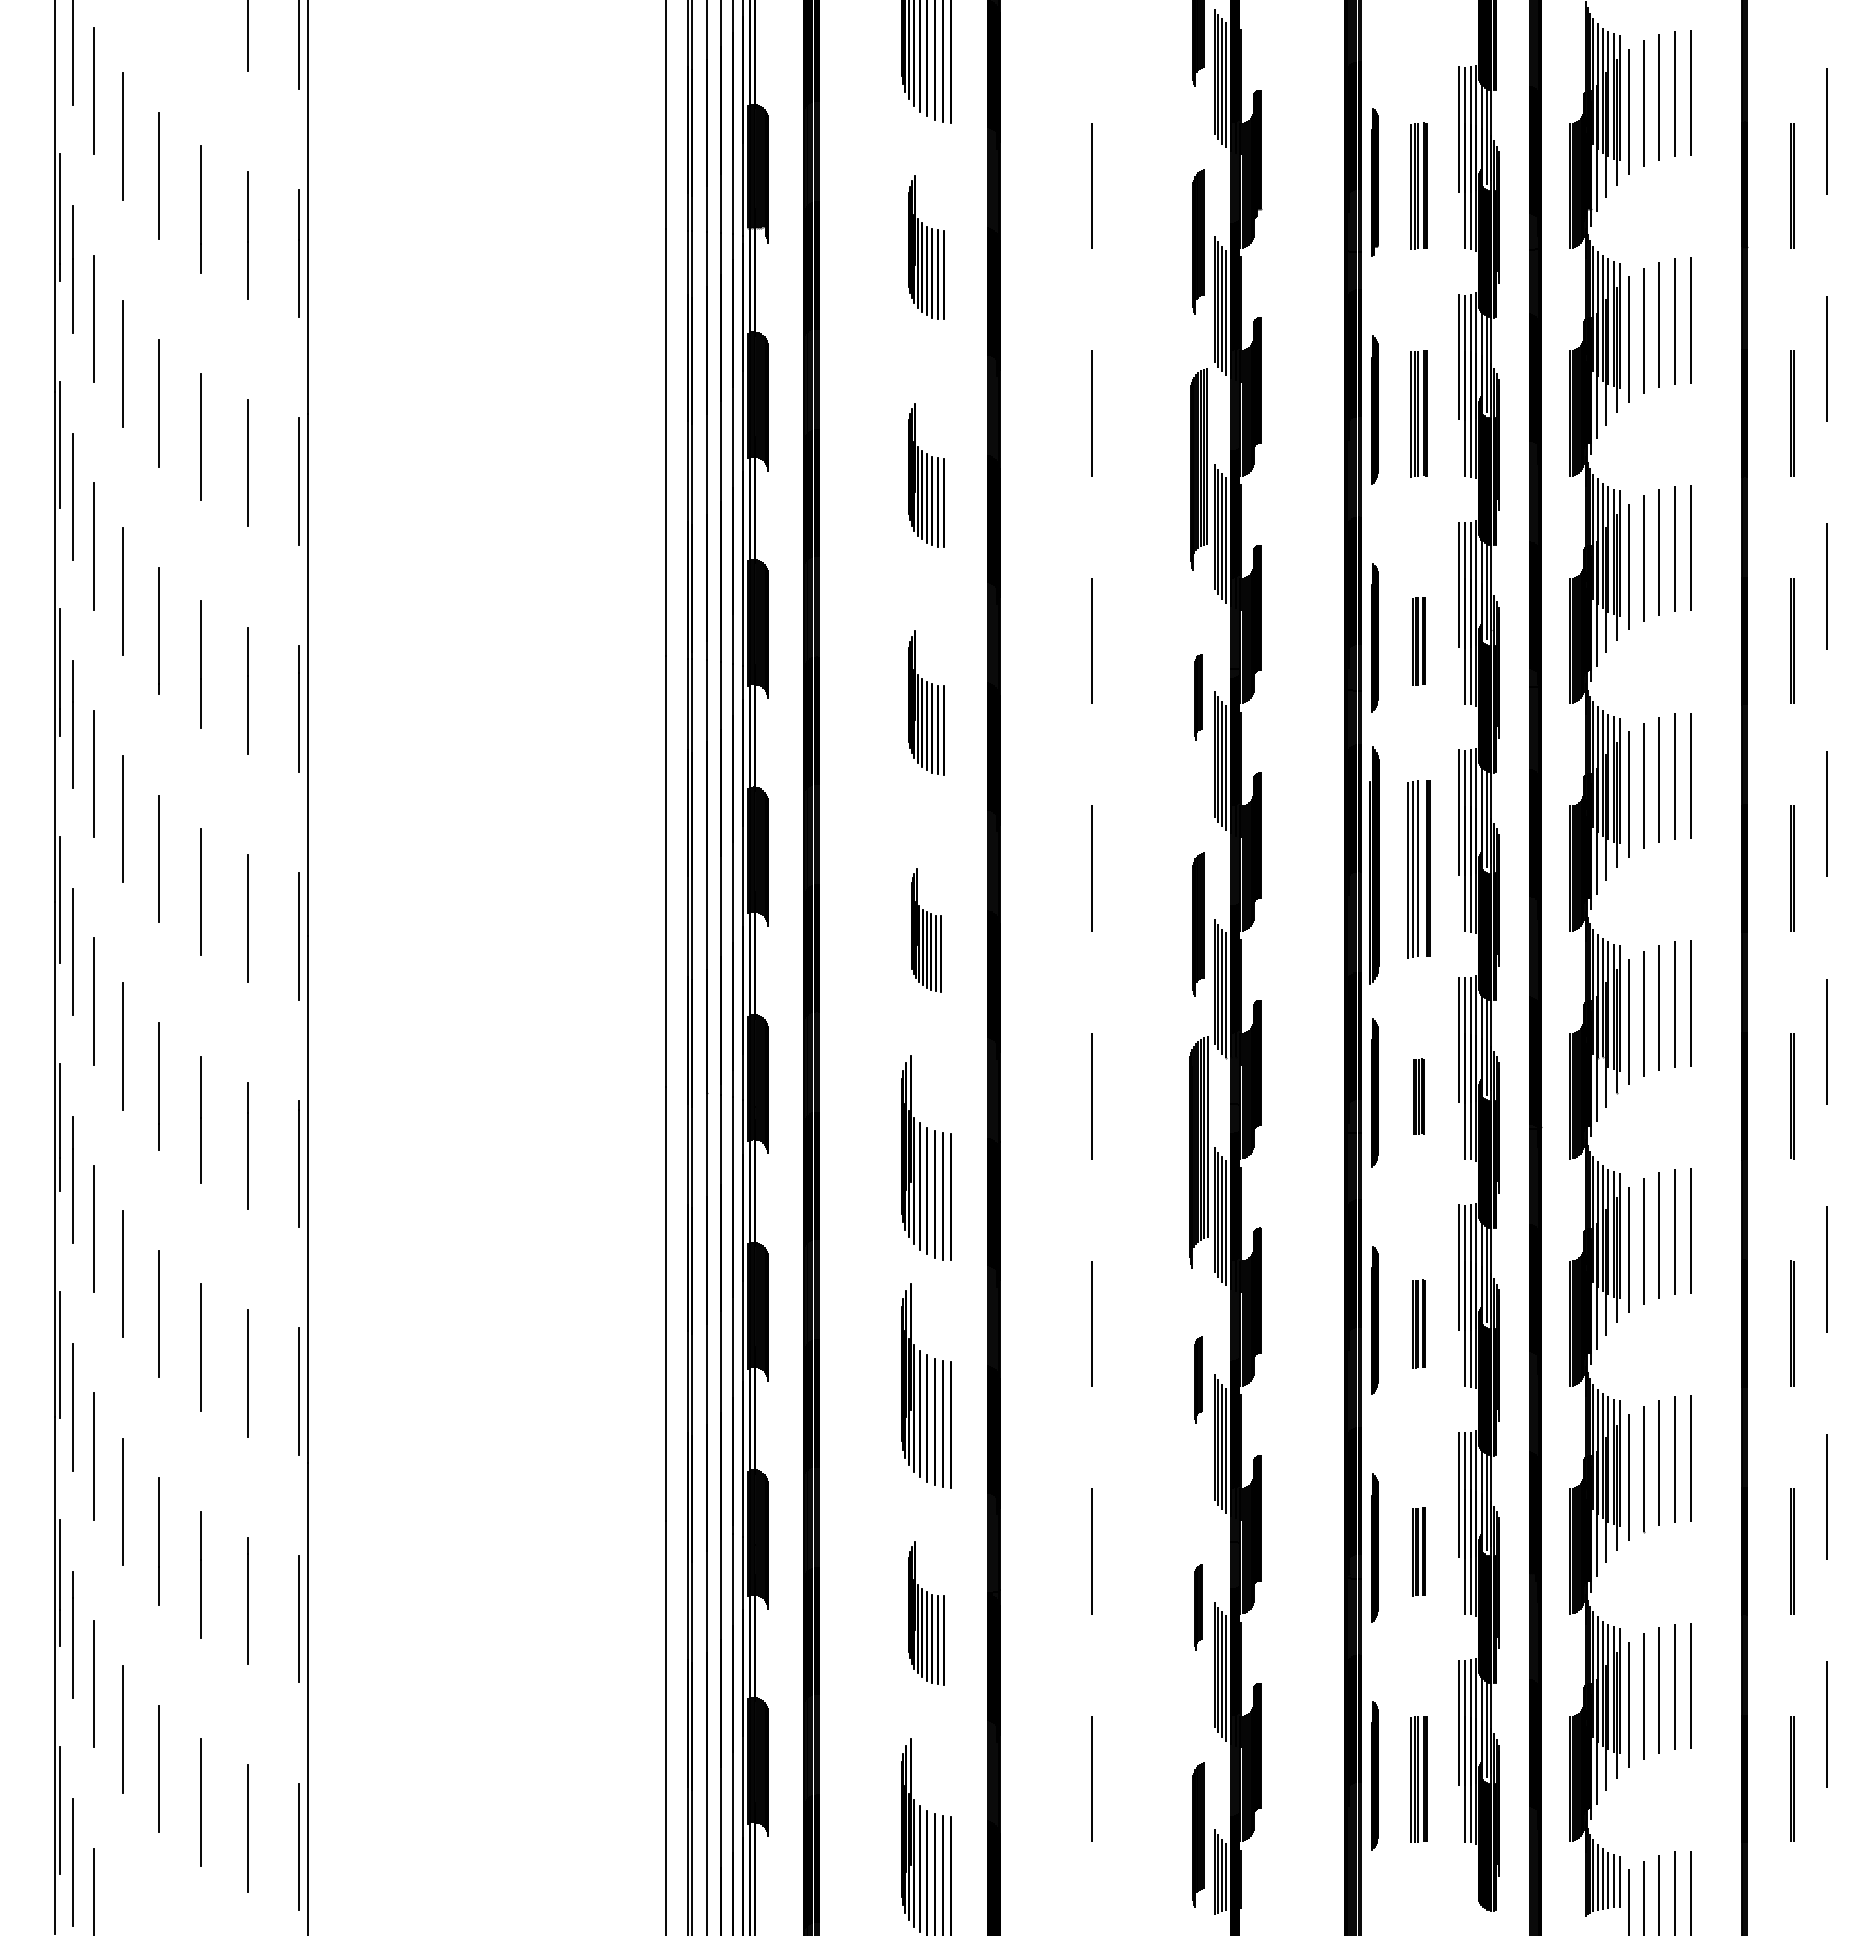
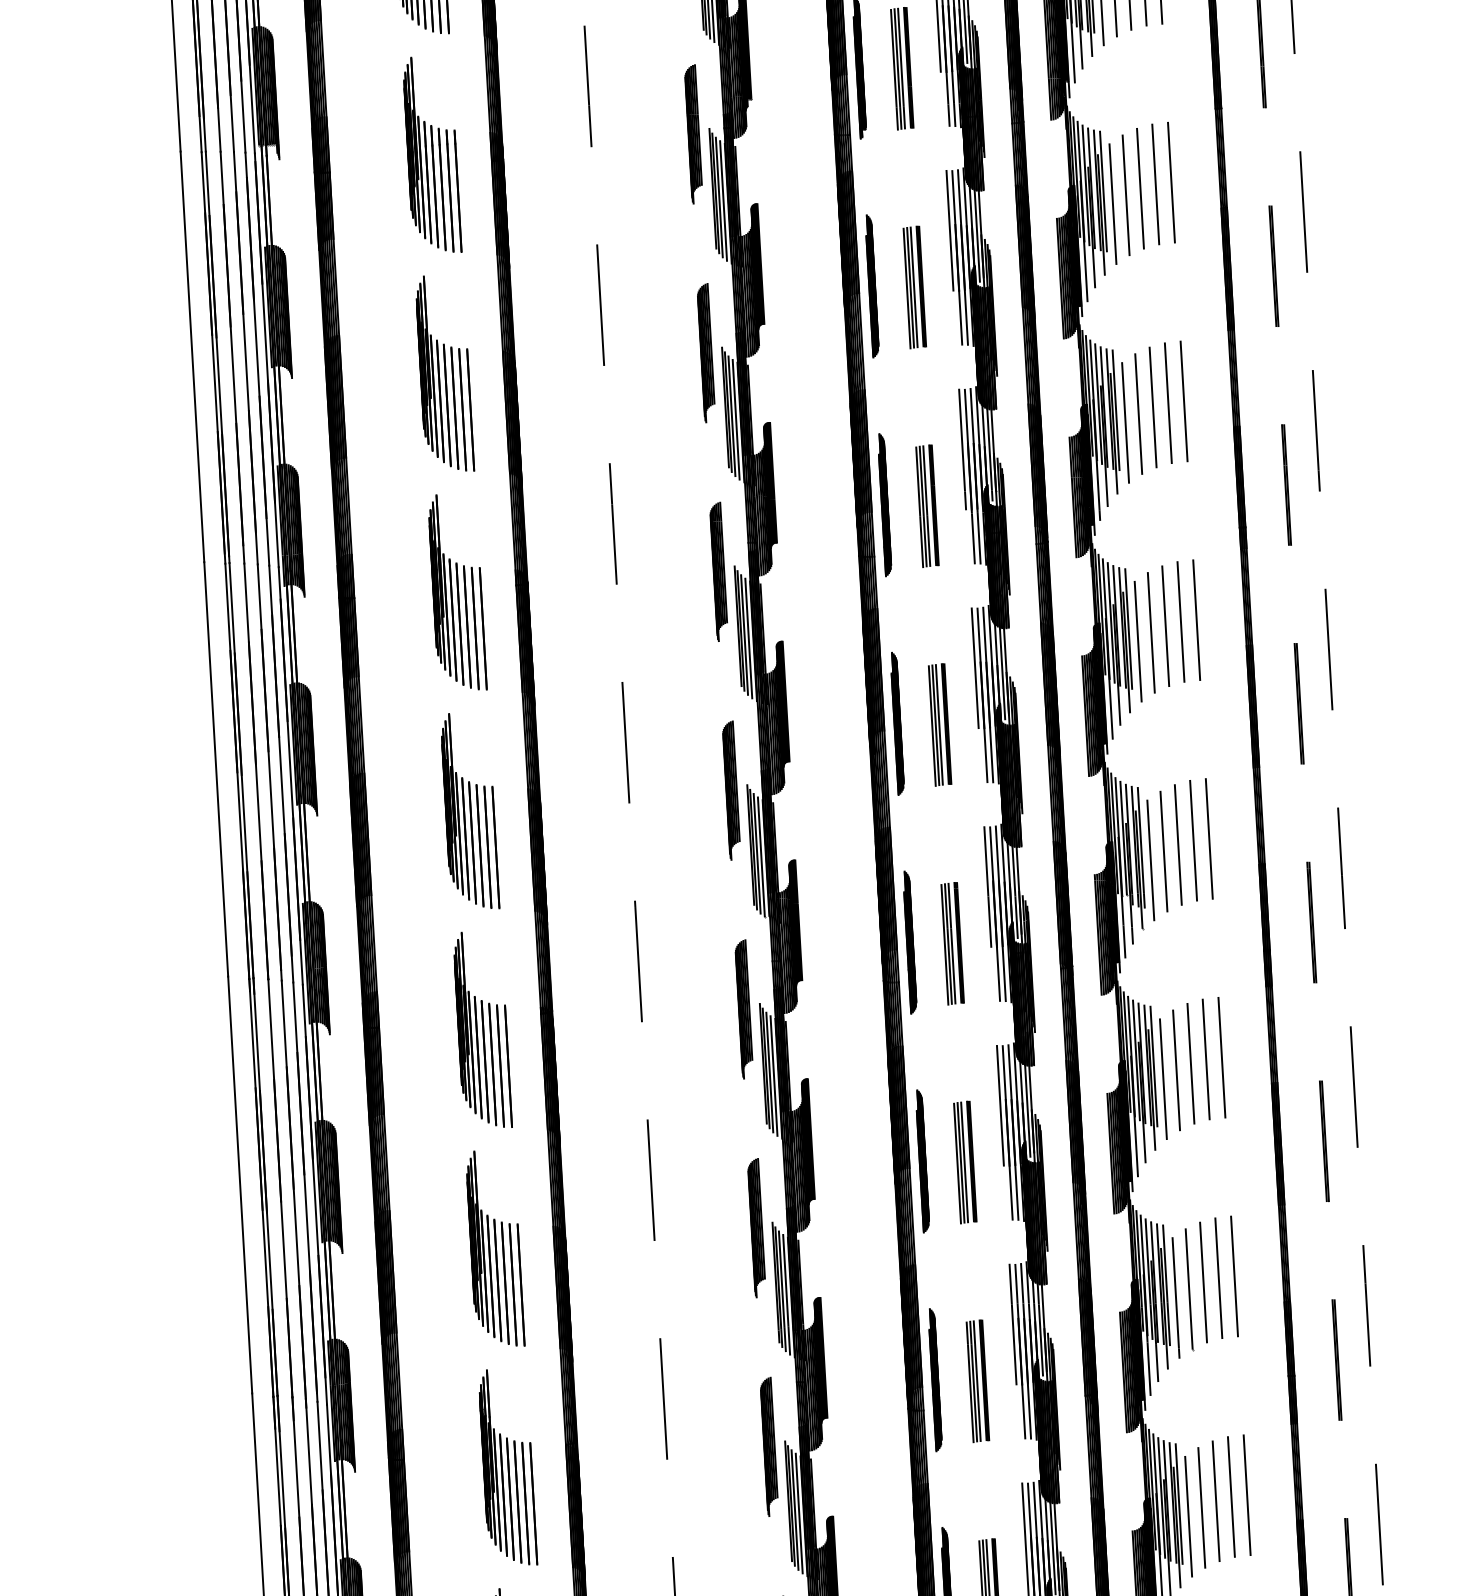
part: (926, 247) -> (432, 154), size x1.43
part: (1198, 469) -> (706, 353), size x0.71
part: (926, 475) -> (444, 373), size x1.43
part: (1418, 641) -> (927, 506), size x1.43
part: (1198, 697) -> (718, 572), size x1.67
part: (926, 702) -> (457, 592), size x1.43
part: (1374, 864) -> (897, 723), size x0.62
part: (1418, 868) -> (939, 724), size x0.71
part: (926, 930) -> (470, 811), size x1.67
part: (1418, 1096) -> (952, 943), size x1.67
part: (1198, 1152) -> (743, 1009), size x0.62
part: (1418, 1323) -> (964, 1161), size x1.43
part: (1198, 1379) -> (756, 1227), size x1.67
part: (1418, 1551) -> (977, 1380), size x1.43
part: (1198, 1607) -> (769, 1446), size x1.67
part: (926, 1613) -> (507, 1467), size x1.43

